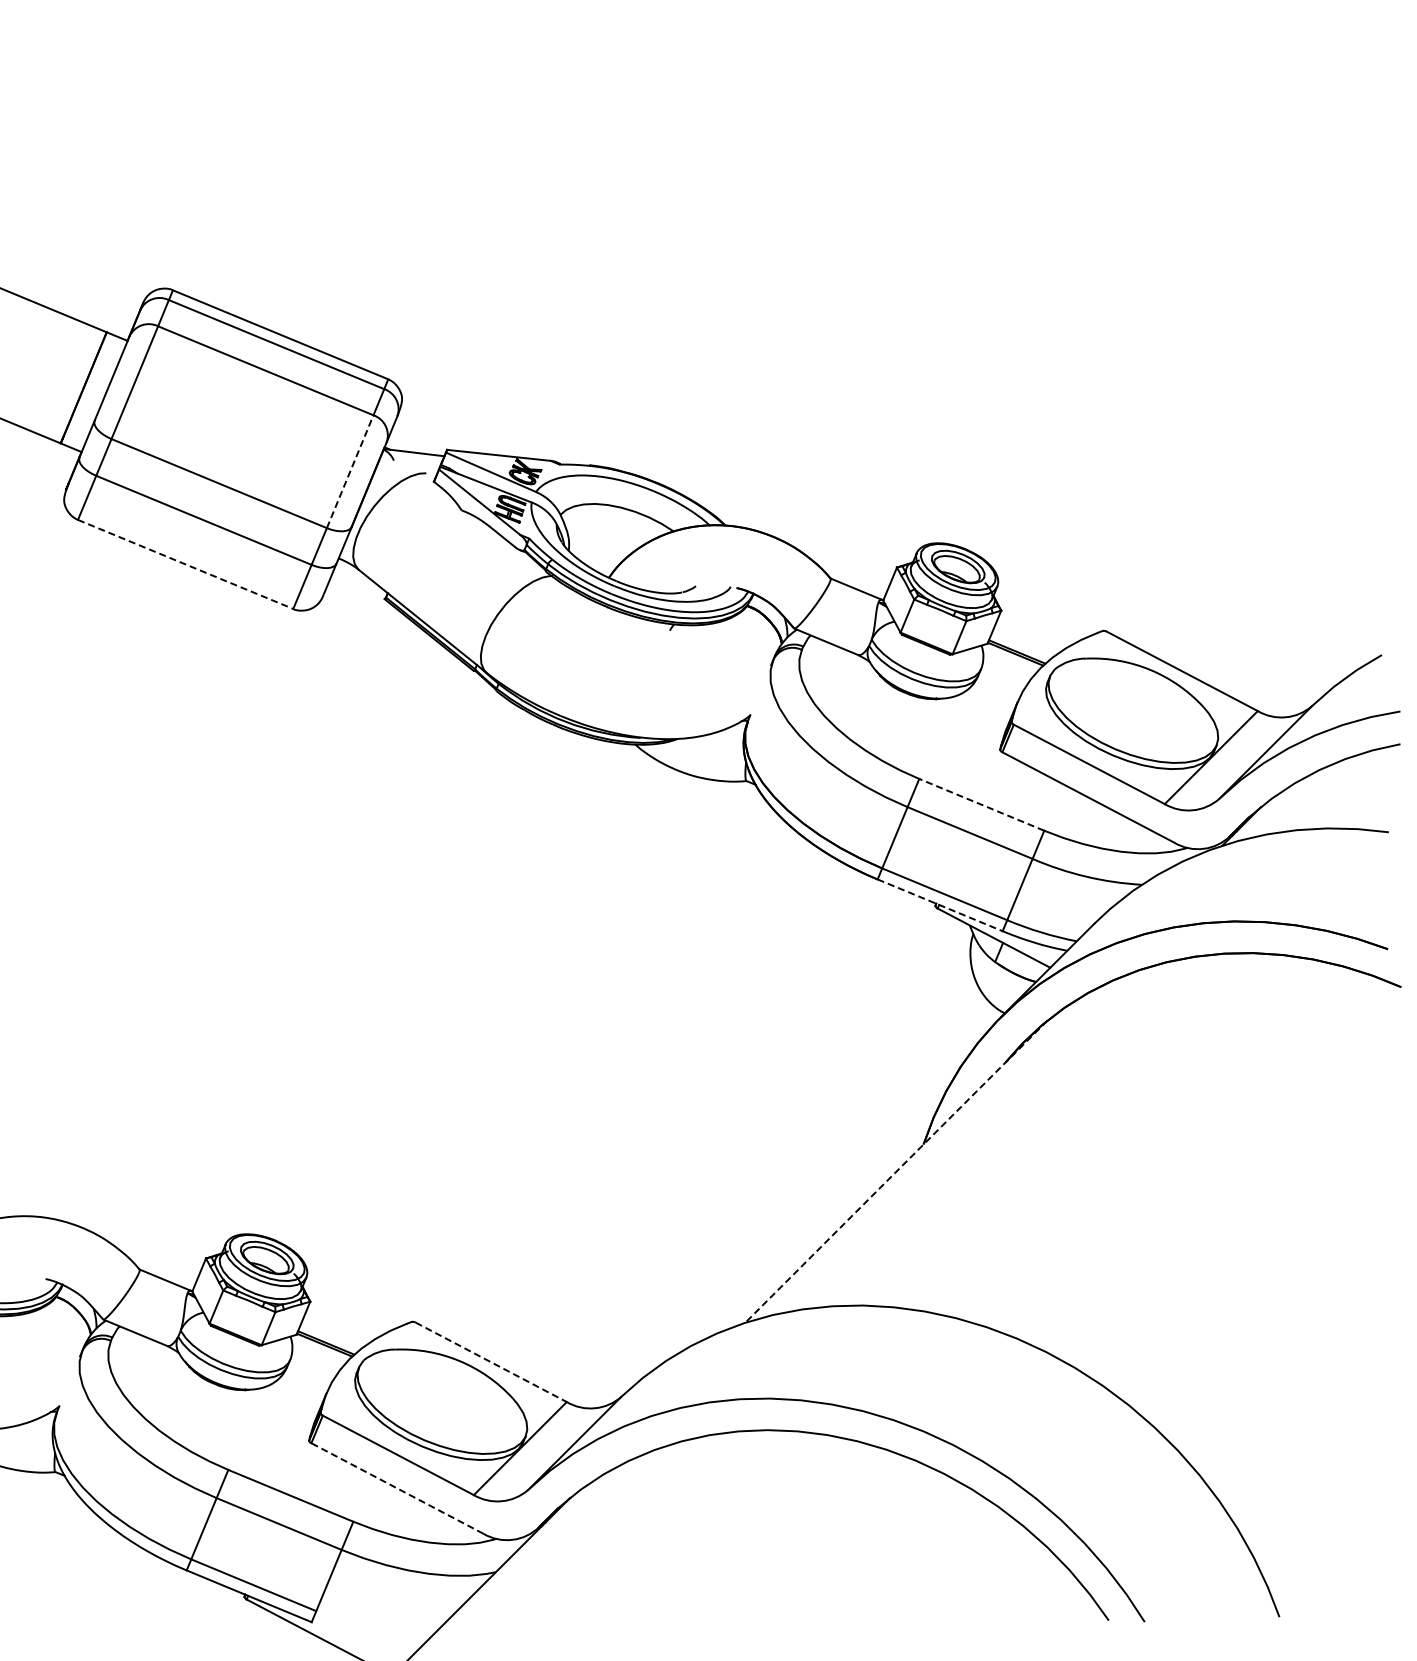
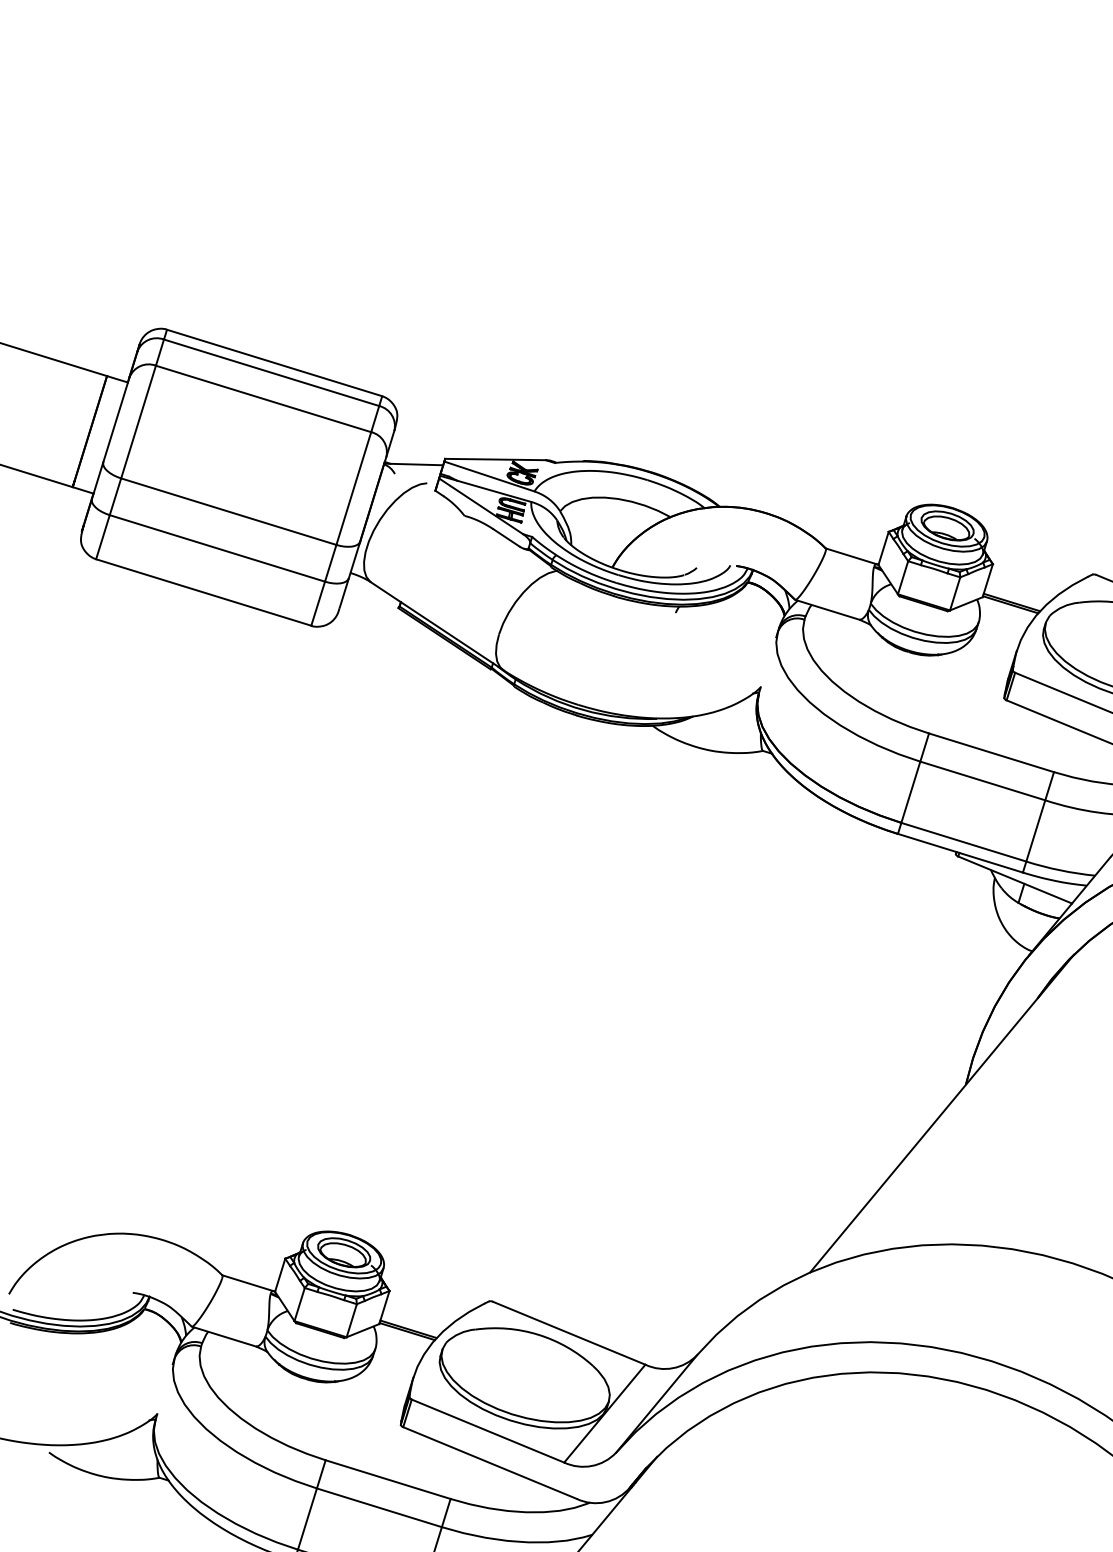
line: (350, 471) -> (354, 488), dashed -> solid
line: (186, 564) -> (204, 592), dashed -> solid
line: (981, 804) -> (991, 752), dashed -> solid
line: (940, 905) -> (960, 853), dashed -> solid
line: (896, 1171) -> (942, 1113), dashed -> solid
line: (491, 1362) -> (569, 1333), dashed -> solid
line: (396, 1488) -> (489, 1463), dashed -> solid

